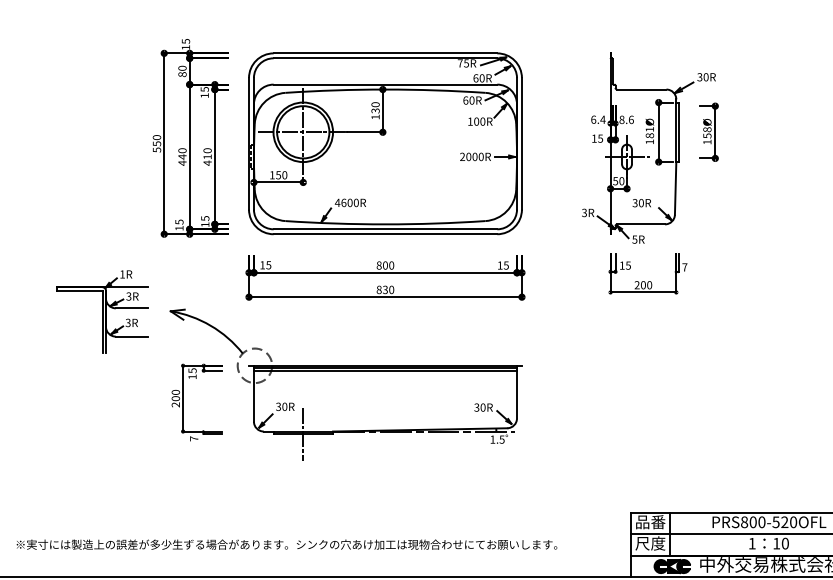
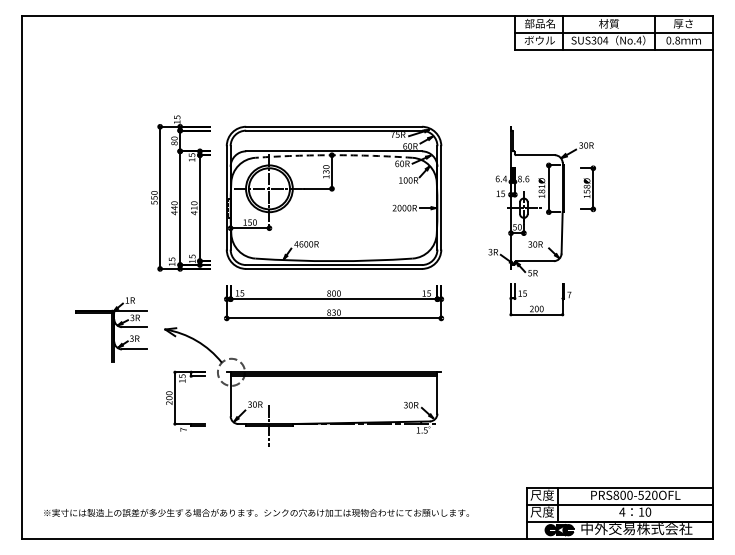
arc: (386, 89) -> (334, 155), solid -> dashed
text: (649, 521) -> (541, 494), 品番 -> 尺度
text: (752, 542) -> (622, 511), 1 -> 4

